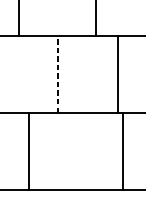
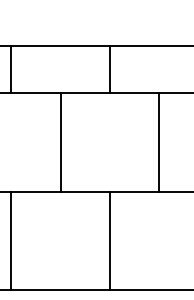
line: (57, 74) -> (60, 141), dashed -> solid
line: (117, 74) -> (159, 141), moved
line: (29, 151) -> (11, 240), moved
line: (122, 151) -> (109, 240), moved

